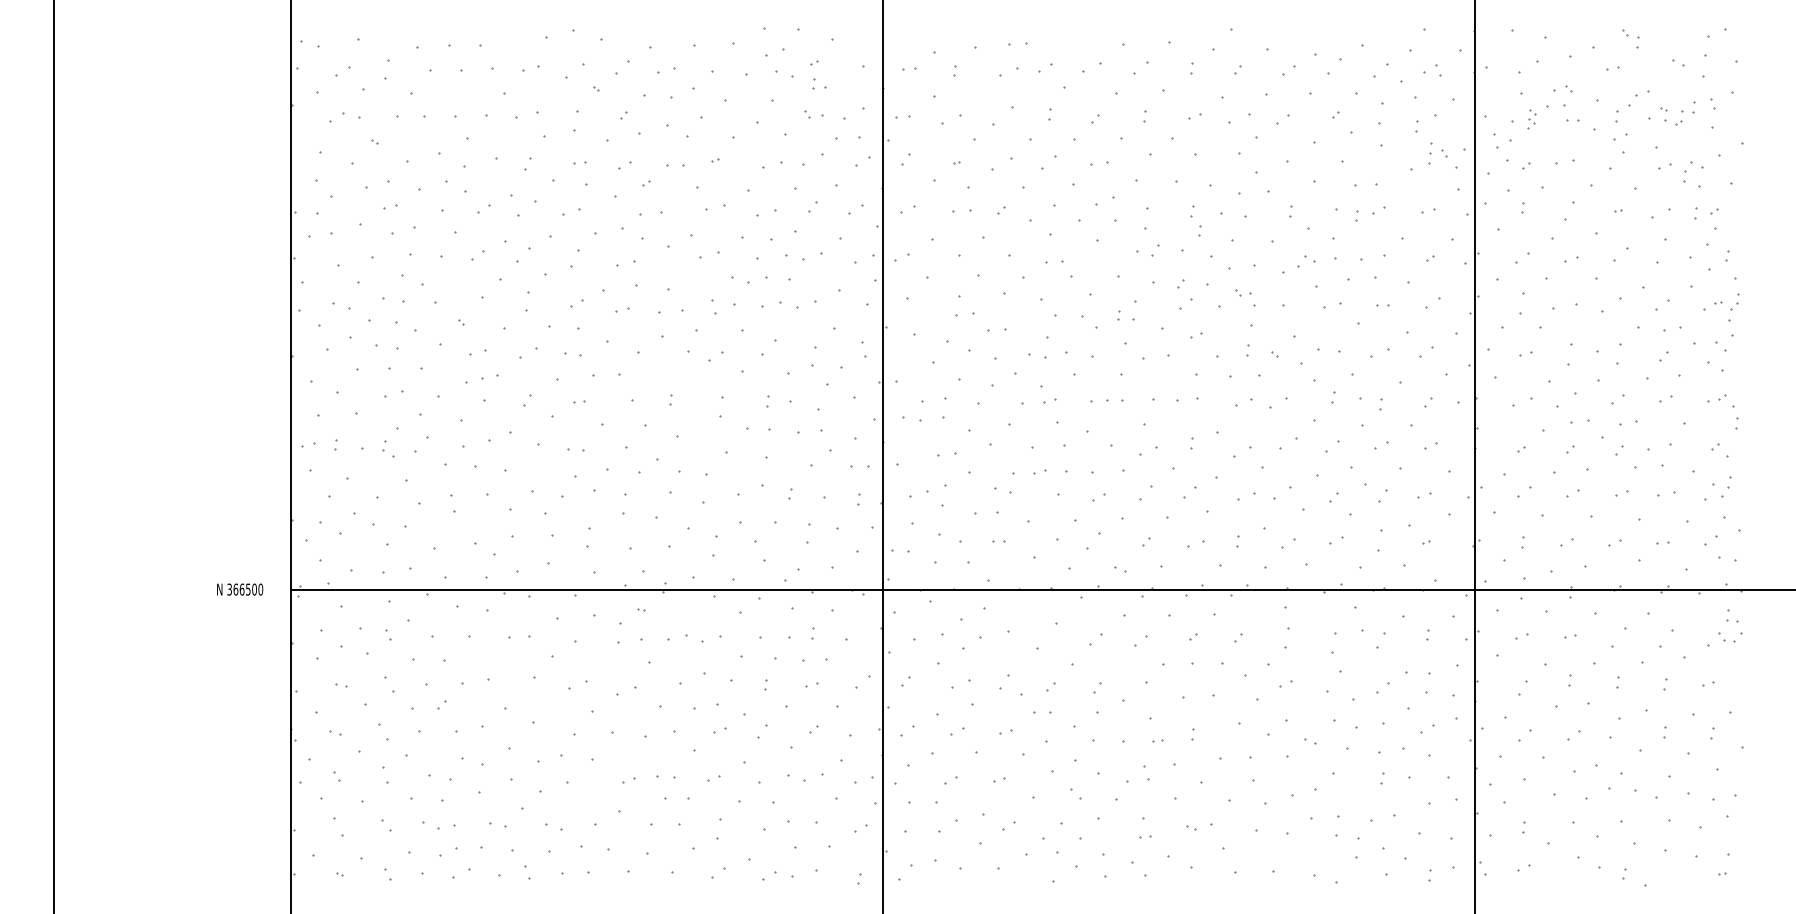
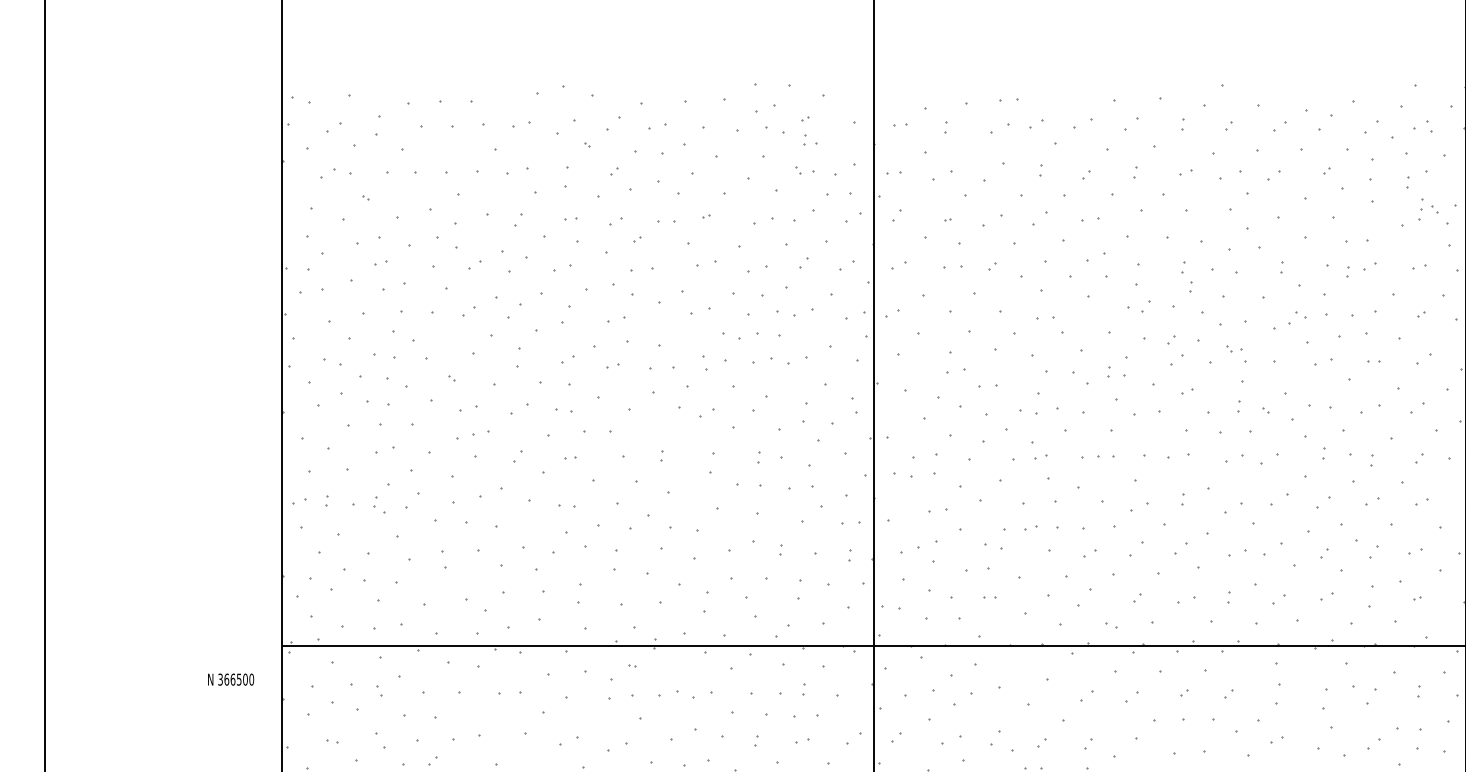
text: (240, 589) -> (231, 679), moved

